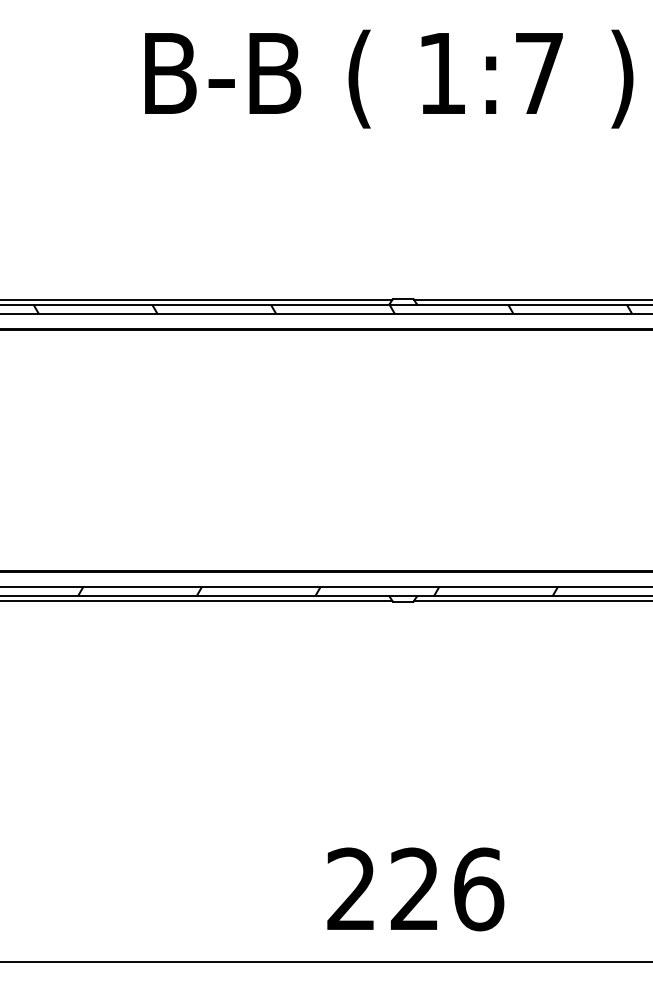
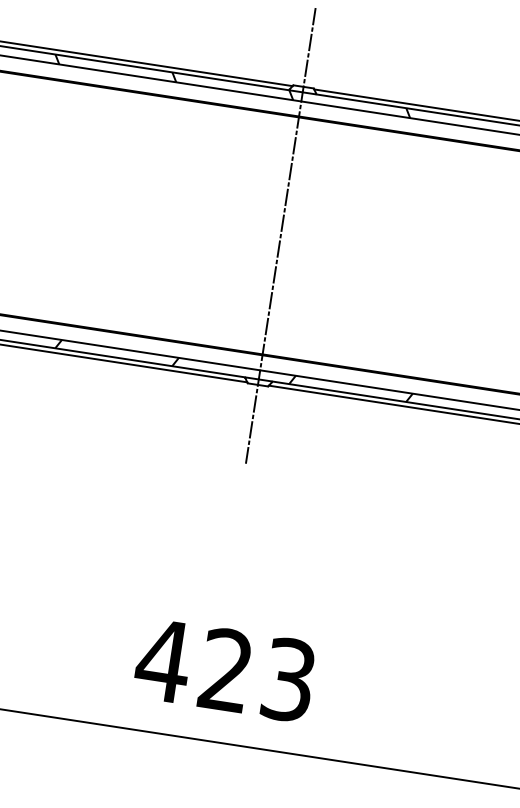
line: (403, 450) -> (281, 236), added
text: (414, 889) -> (225, 670), 226 -> 423

